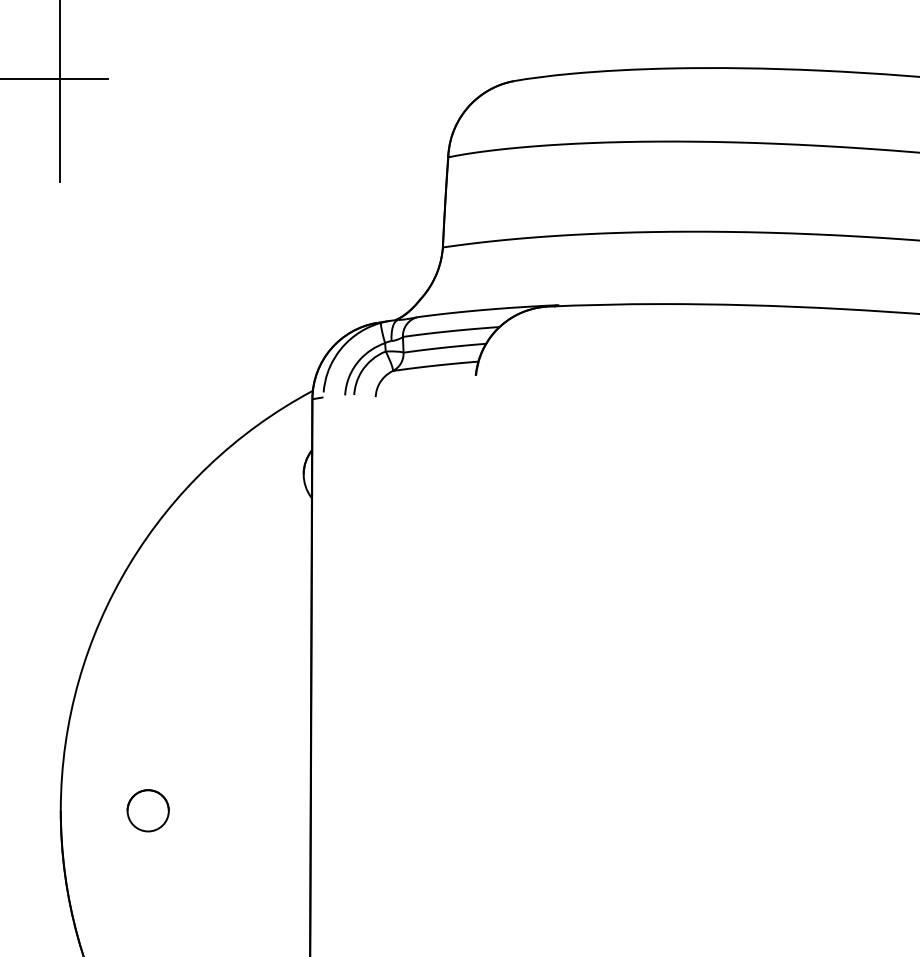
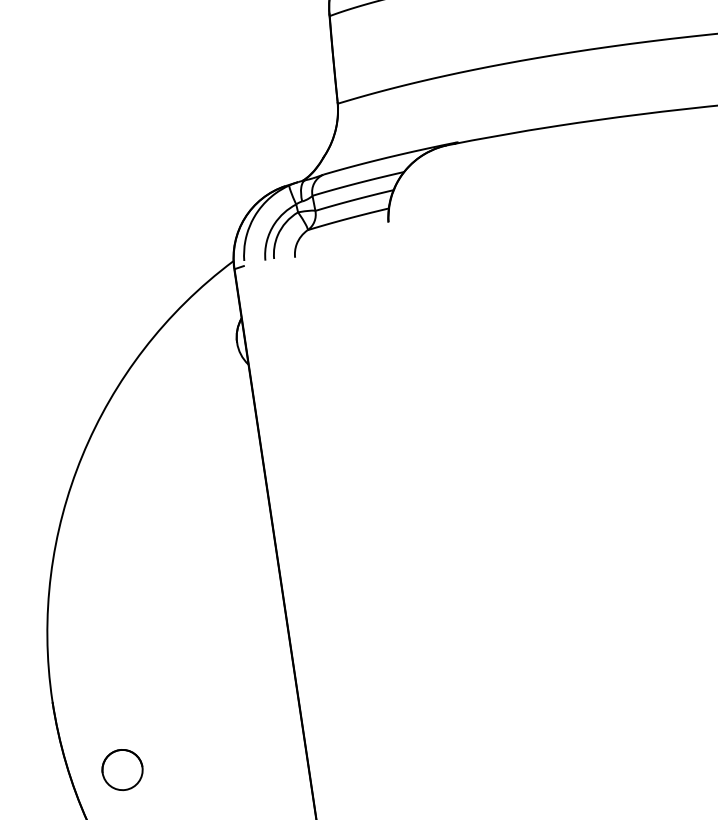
circle: (147, 810) -> (121, 769), moved

